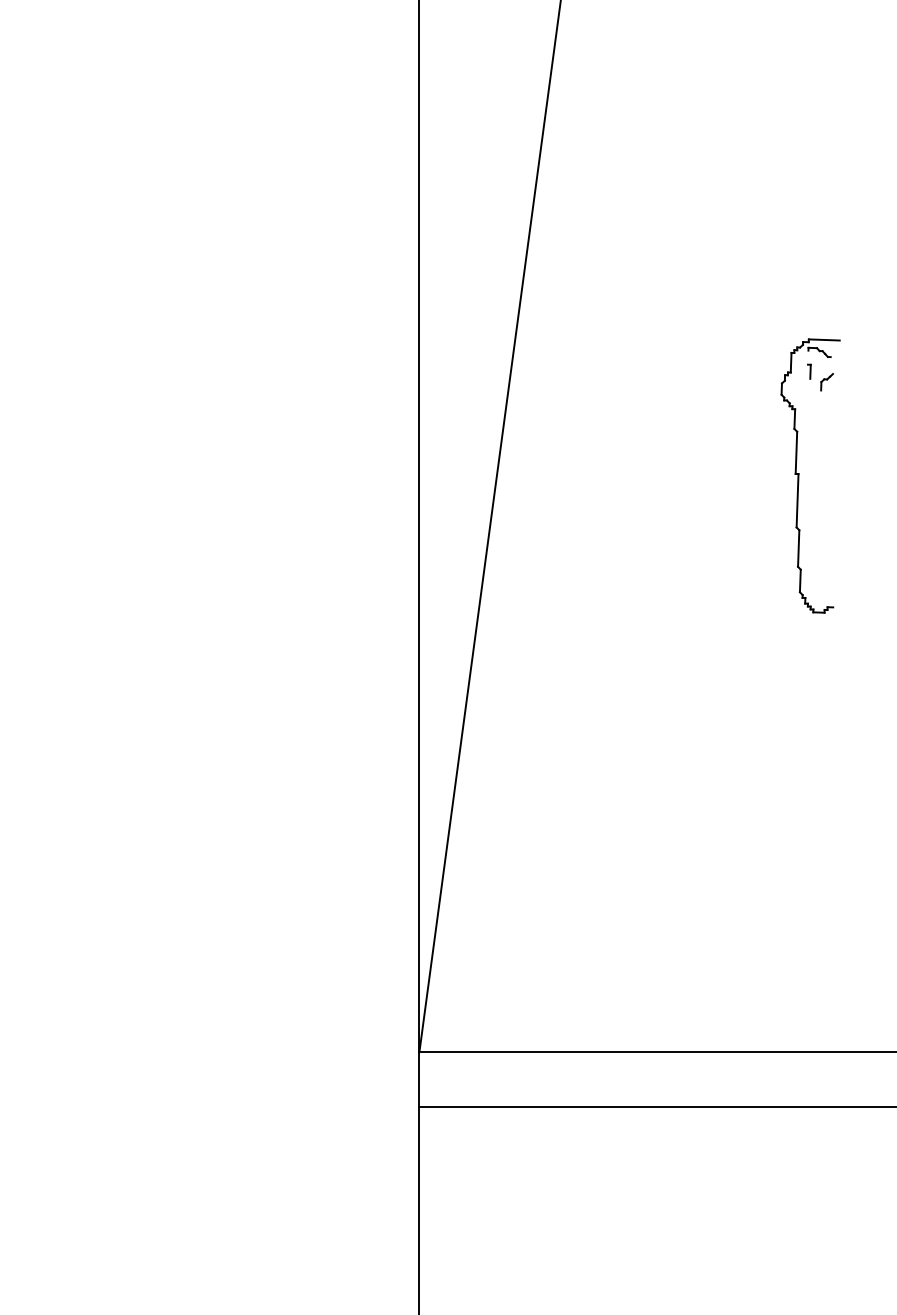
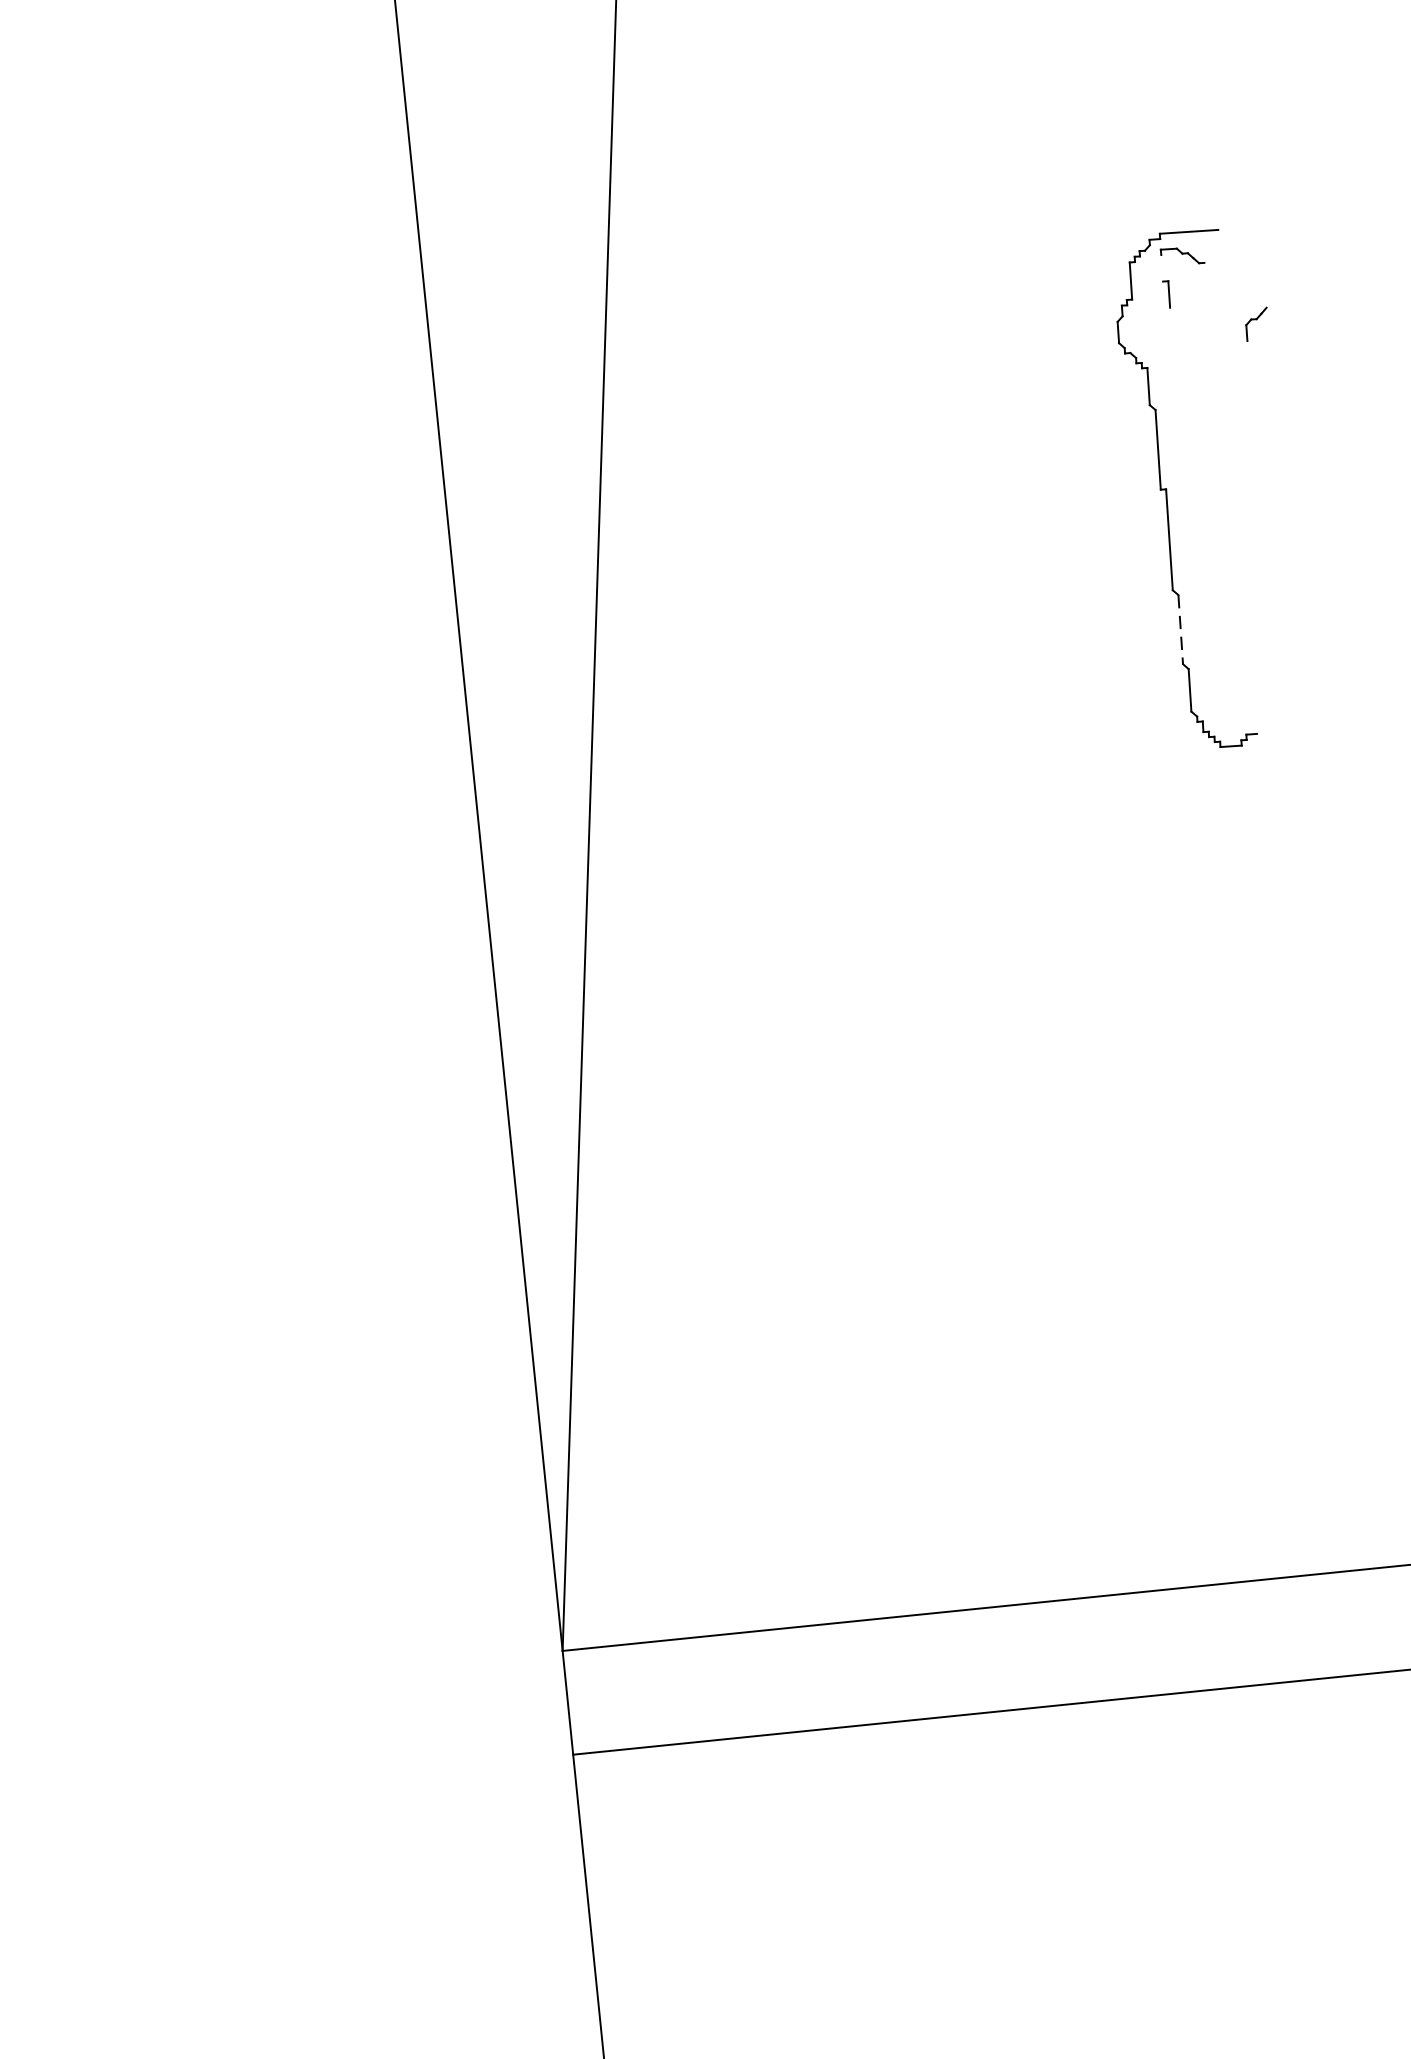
part: (826, 382) -> (1255, 325), moved
line: (798, 549) -> (1180, 631), solid -> dashed

